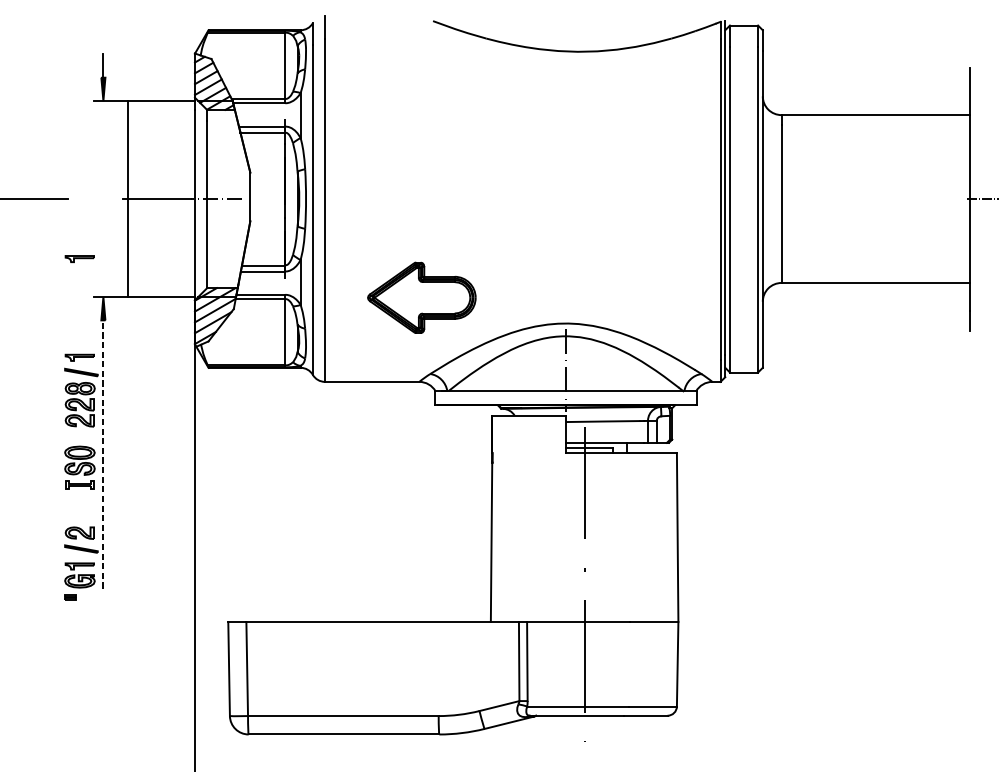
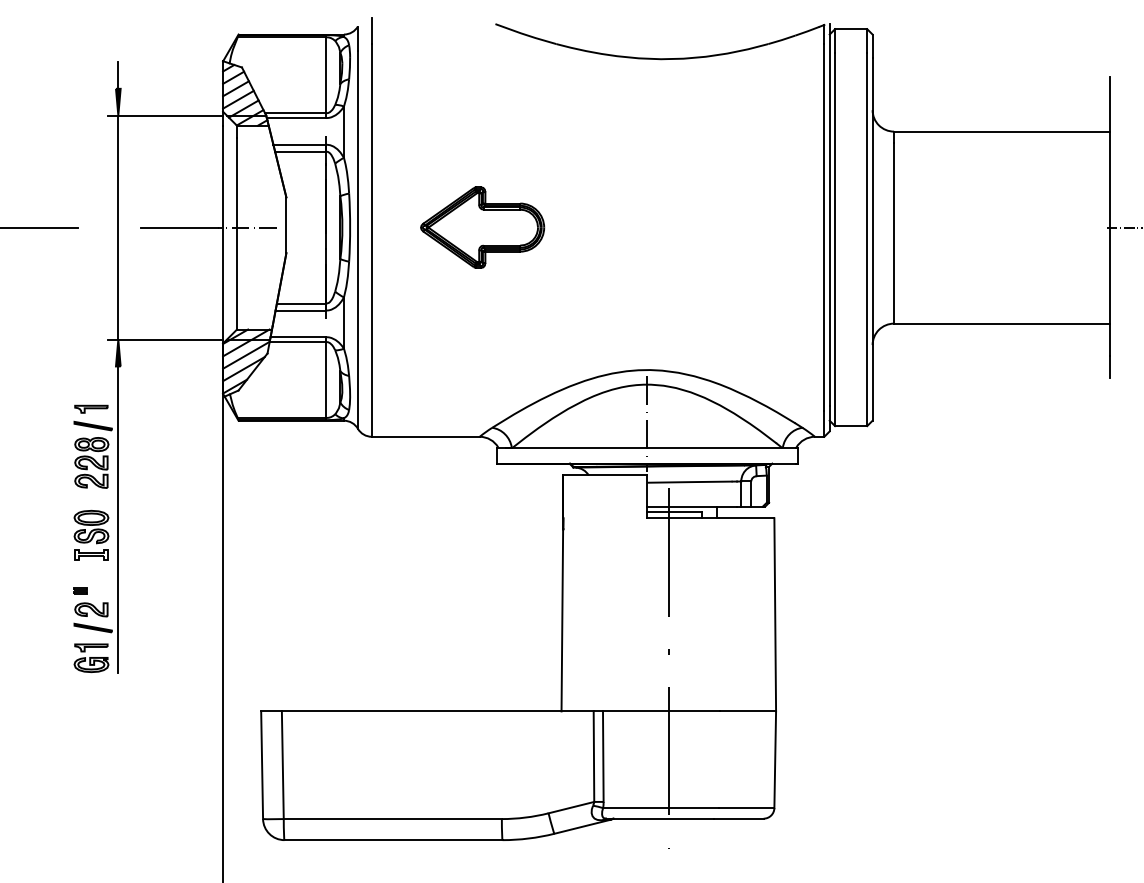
line: (128, 198) -> (118, 227), moved
part: (79, 258) -> (91, 295), removed
part: (421, 297) -> (482, 227), moved
line: (103, 454) -> (118, 519), dashed -> solid
part: (70, 596) -> (80, 590), moved

